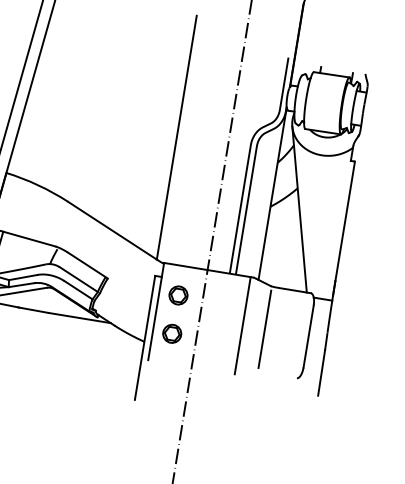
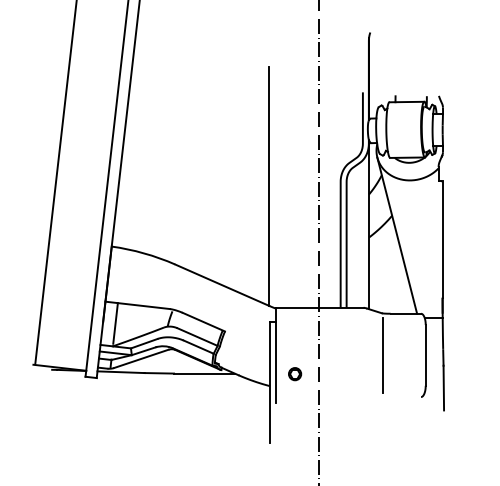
part: (177, 295) -> (294, 336), removed
line: (243, 325) -> (361, 355), removed
part: (171, 333) -> (294, 373), size x0.7

